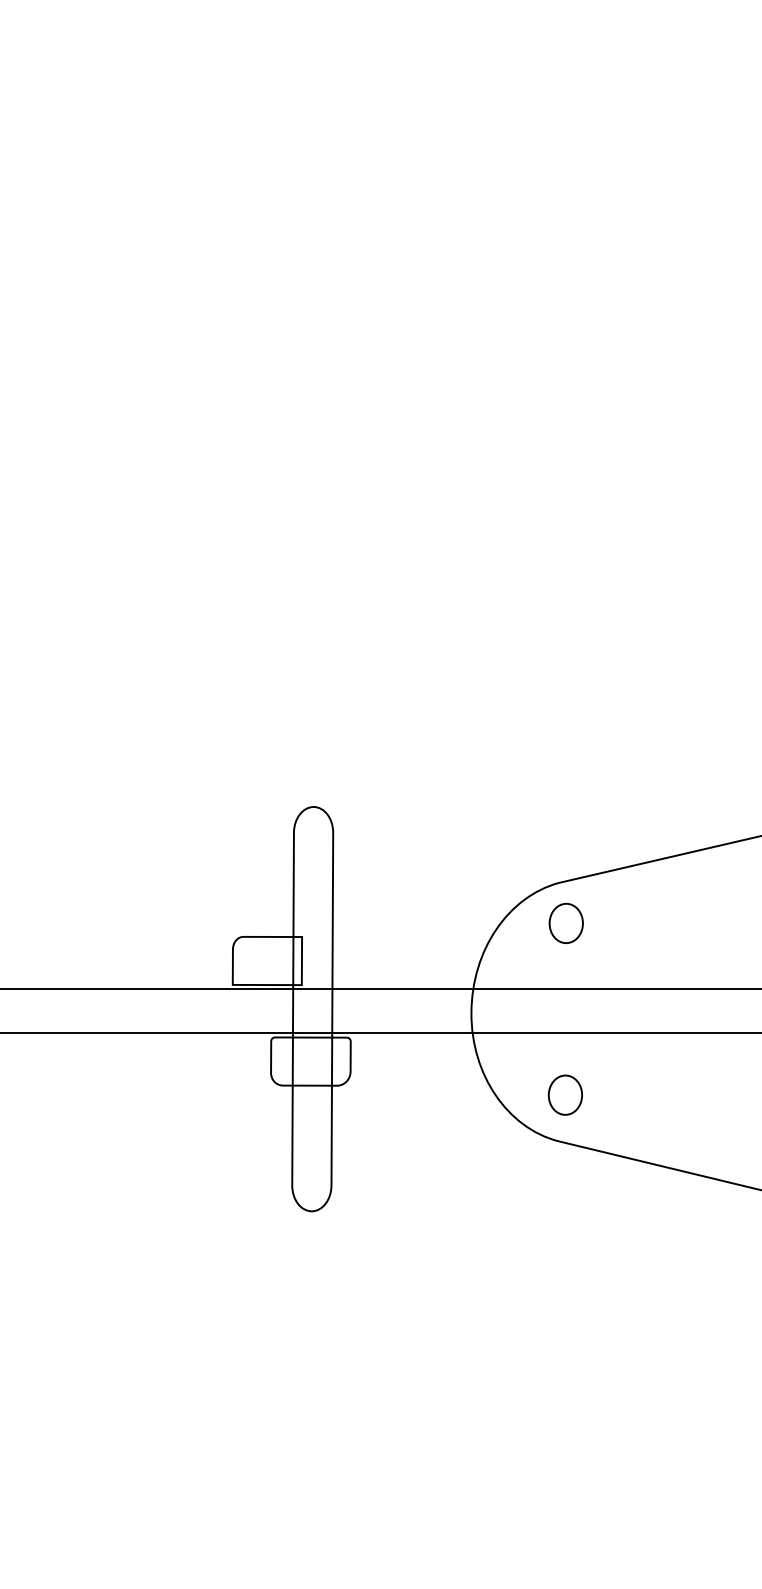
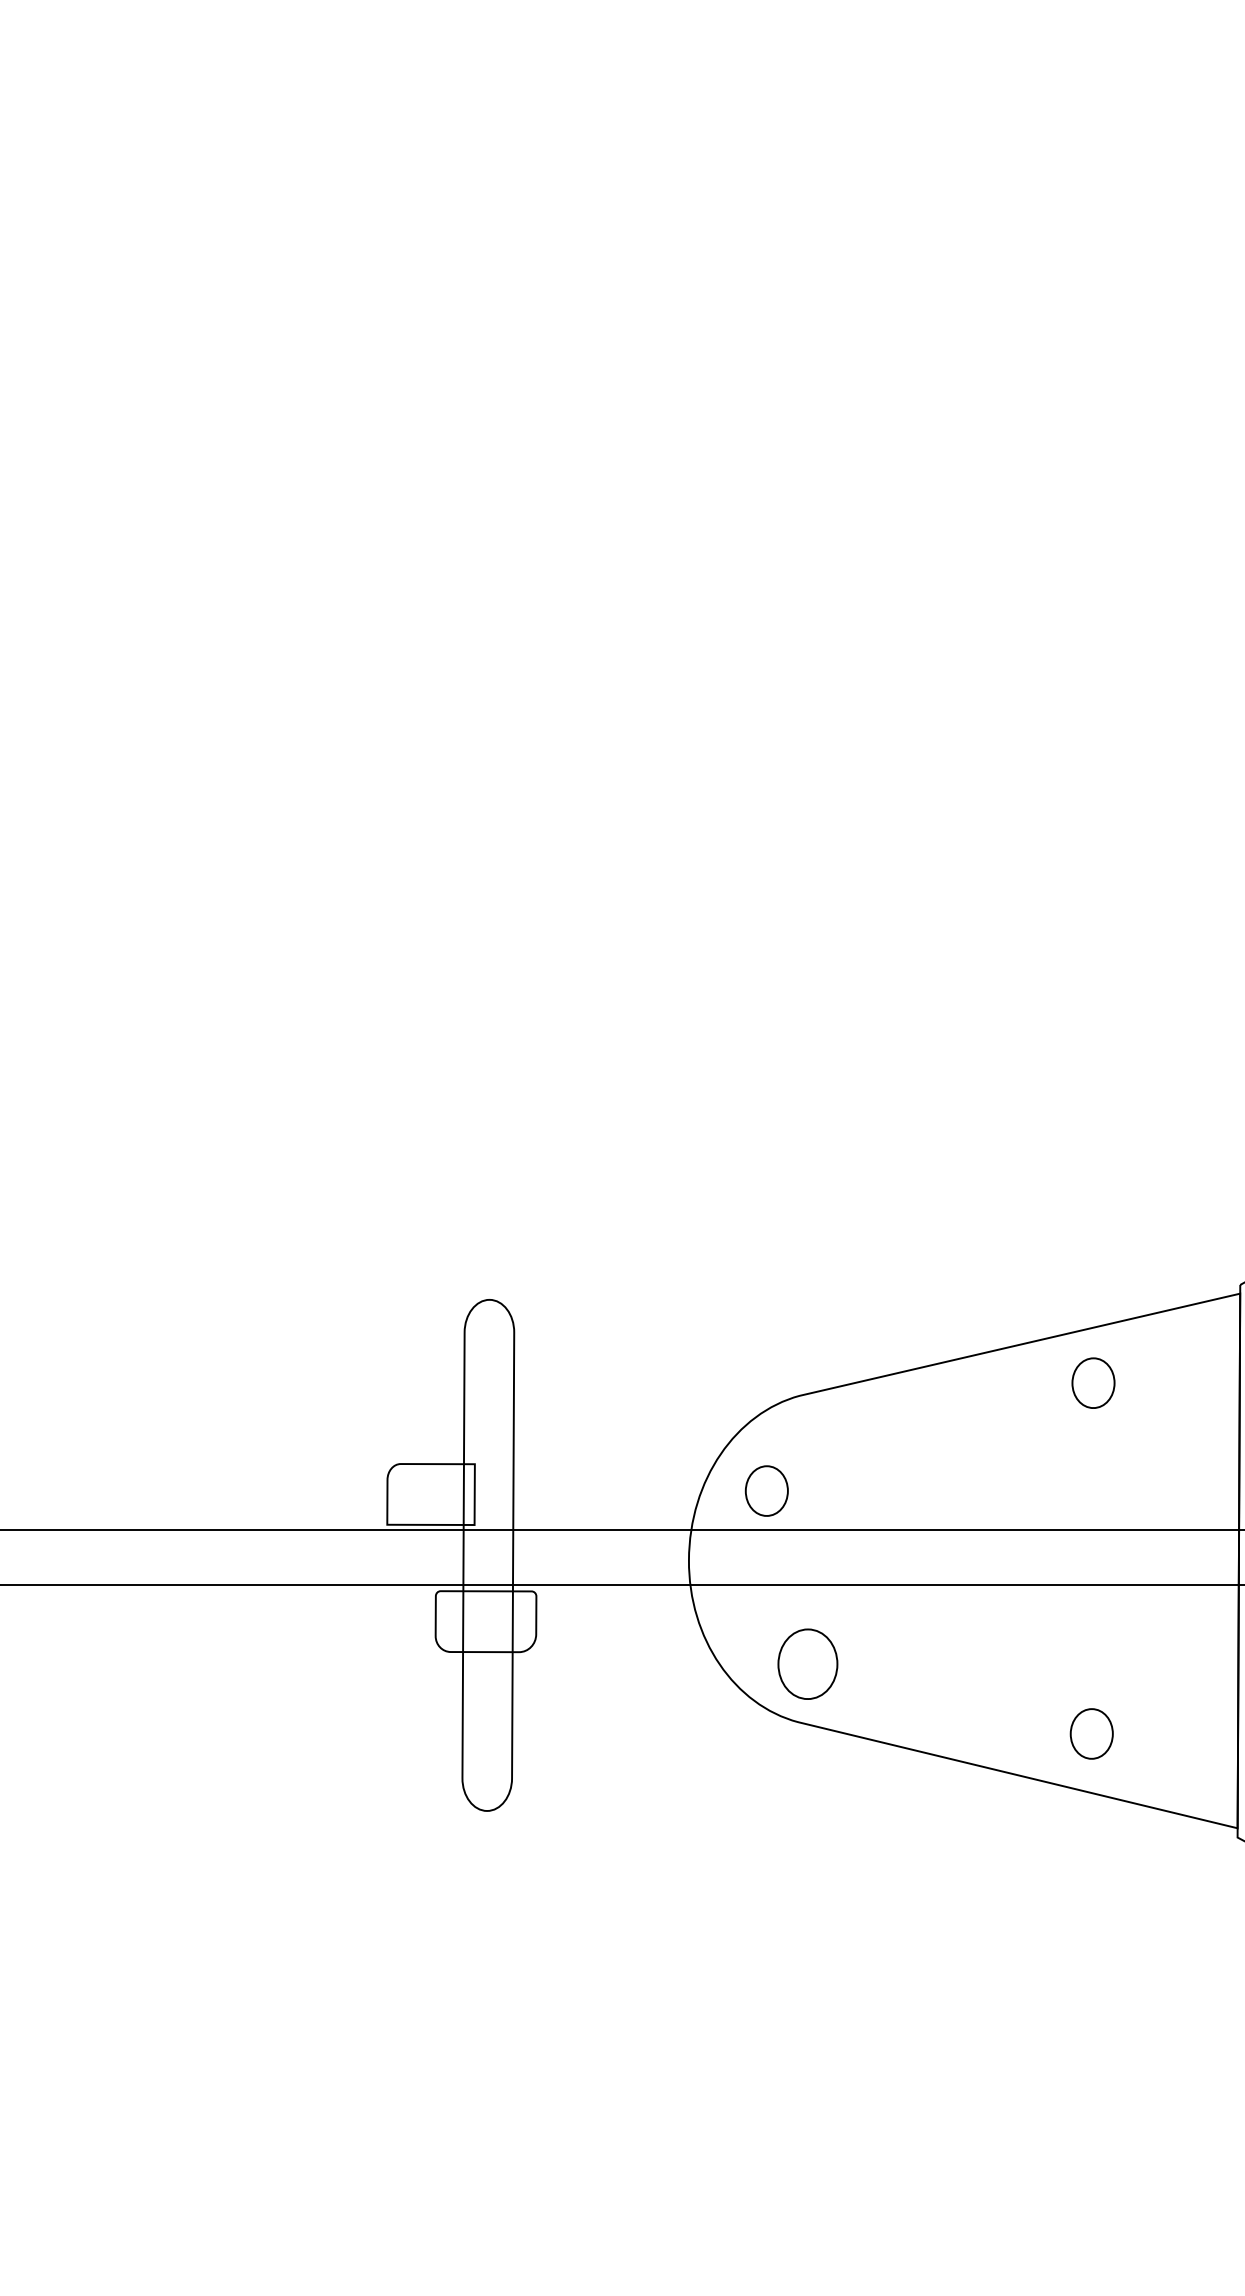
part: (566, 923) -> (766, 1490), moved
part: (565, 1094) -> (807, 1663), size x1.4

